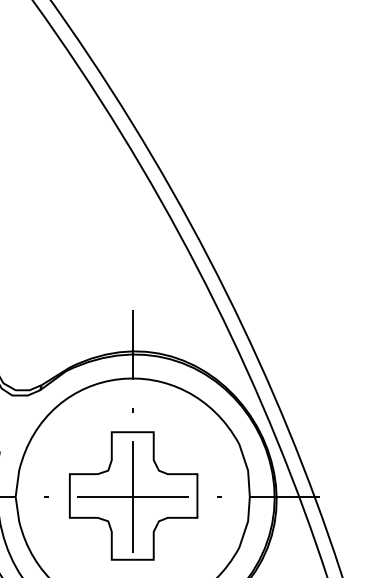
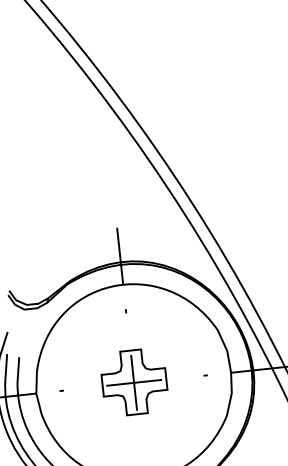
part: (133, 495) -> (134, 381), size x0.6

